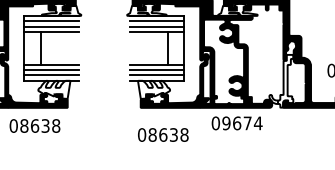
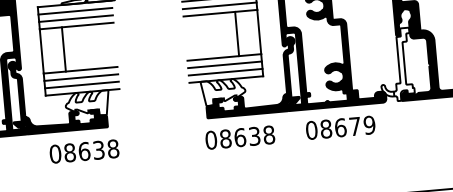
text: (242, 123) -> (348, 127), 09674 -> 08679
text: (34, 125) -> (83, 150), moved
text: (163, 134) -> (240, 136), moved

